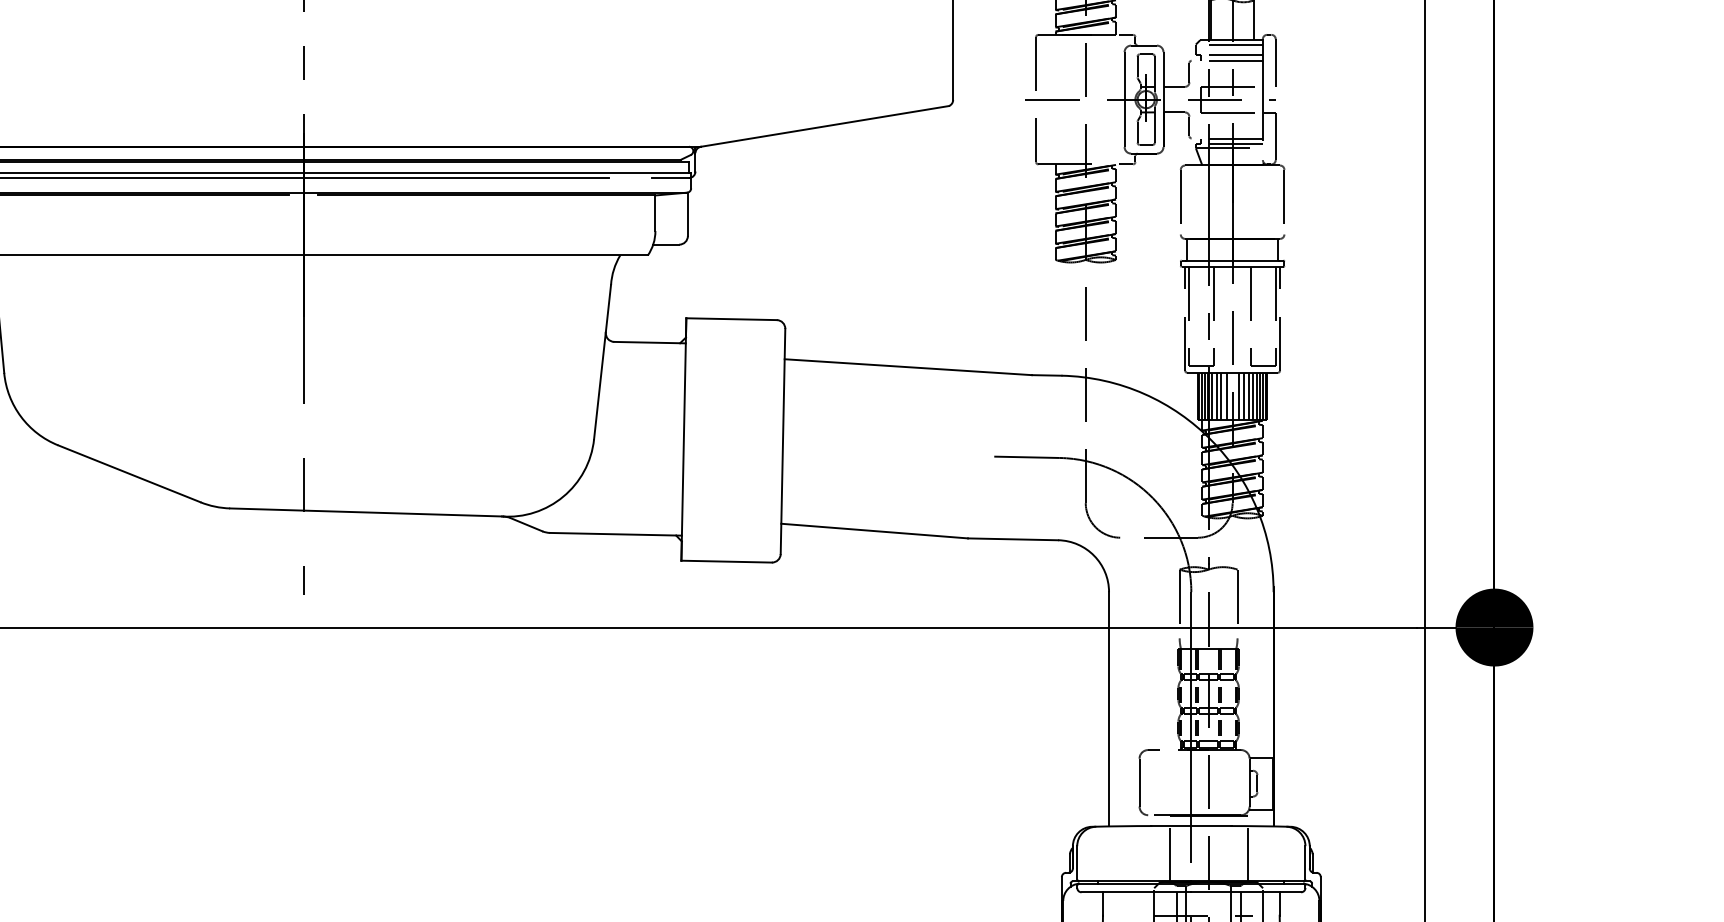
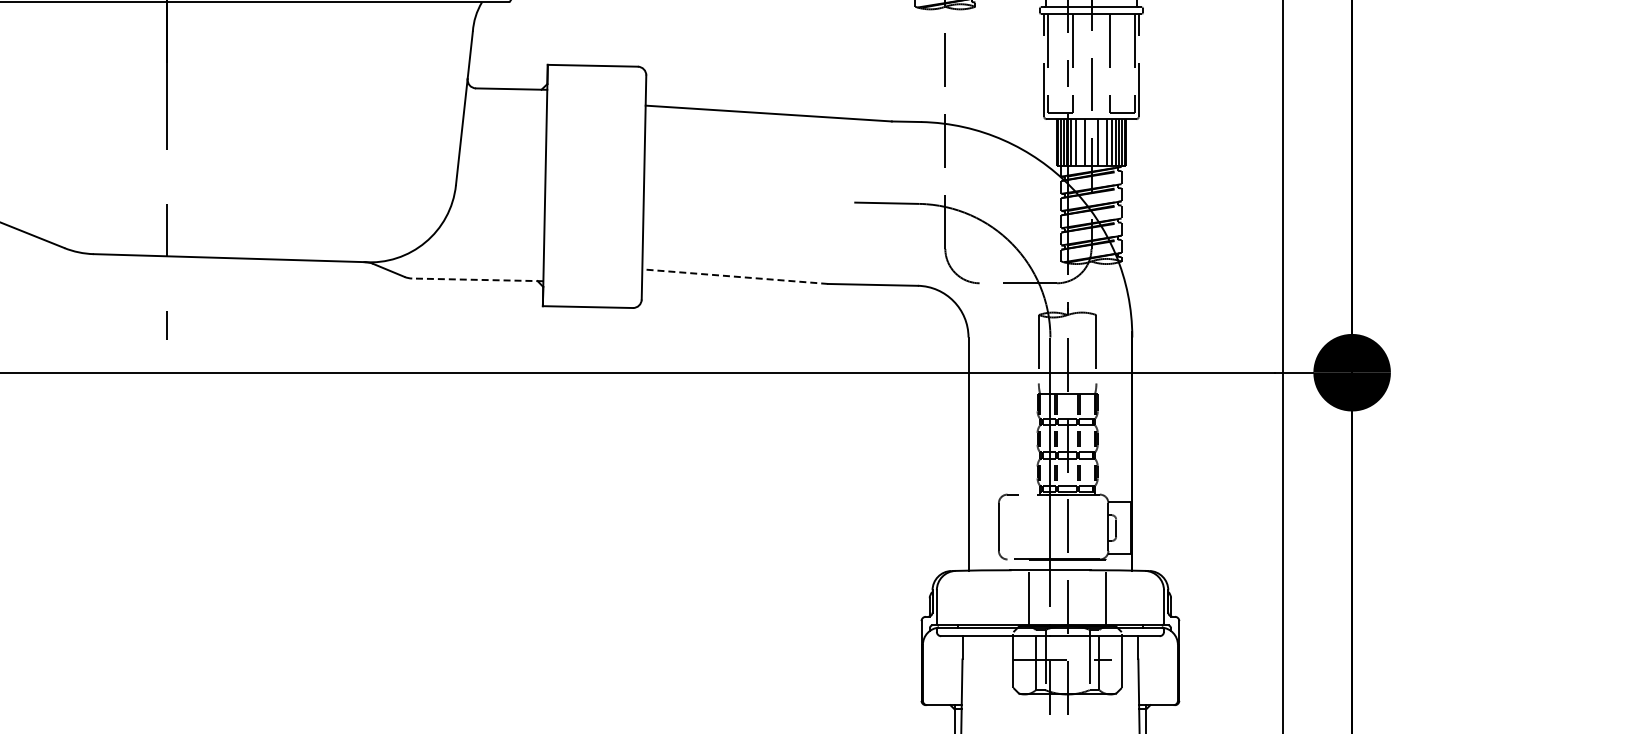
line: (1221, 396) -> (1080, 142), removed
line: (1243, 396) -> (1102, 142), removed
line: (874, 531) -> (735, 277), solid -> dashed
line: (616, 534) -> (478, 280), solid -> dashed

